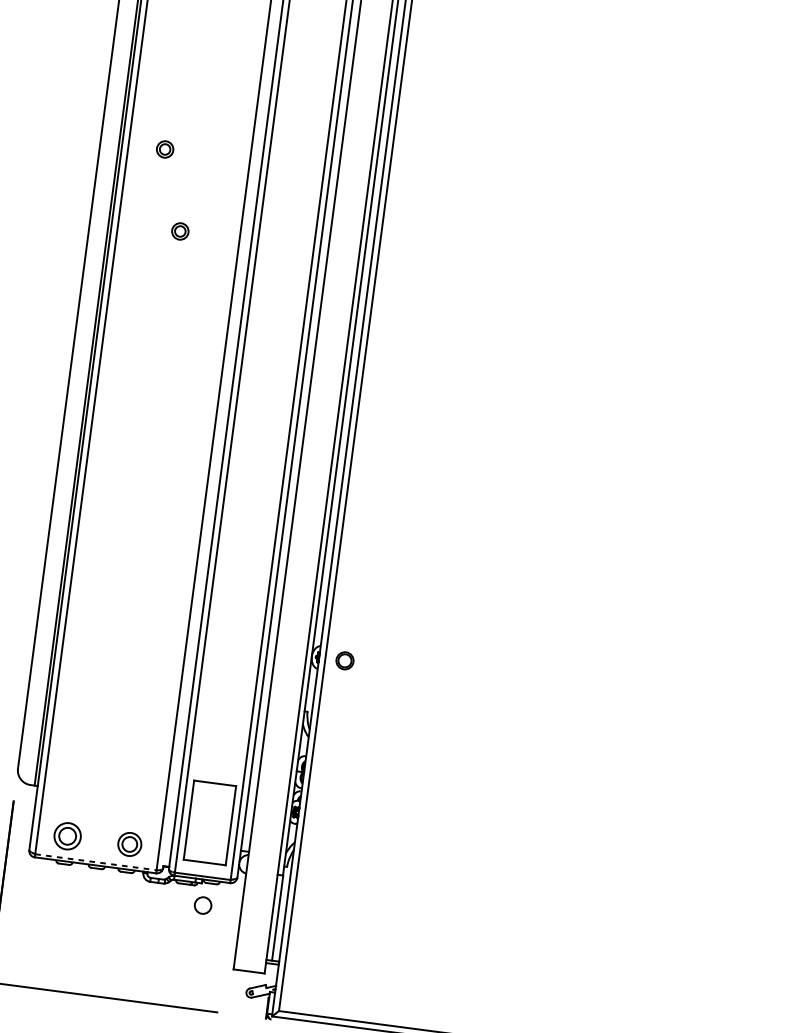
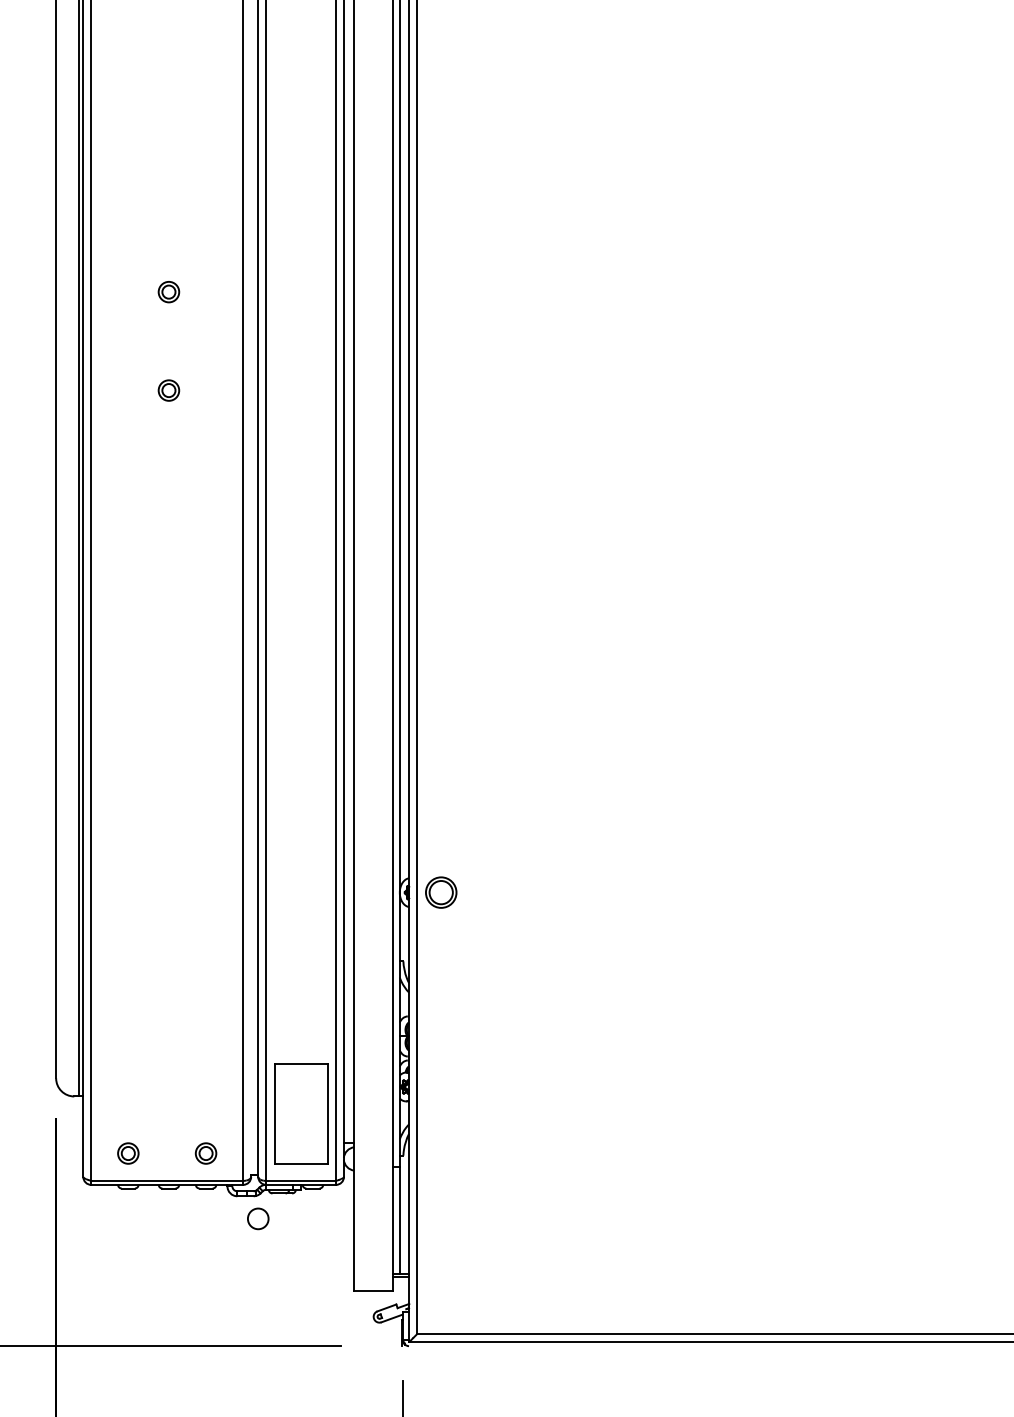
part: (164, 149) -> (168, 292), moved
part: (345, 660) -> (441, 892), size x1.43
part: (67, 836) -> (128, 1153), size x0.62
part: (129, 844) -> (205, 1153), size x0.71
line: (96, 861) -> (167, 1180), dashed -> solid
circle: (203, 905) -> (258, 1218), moved

